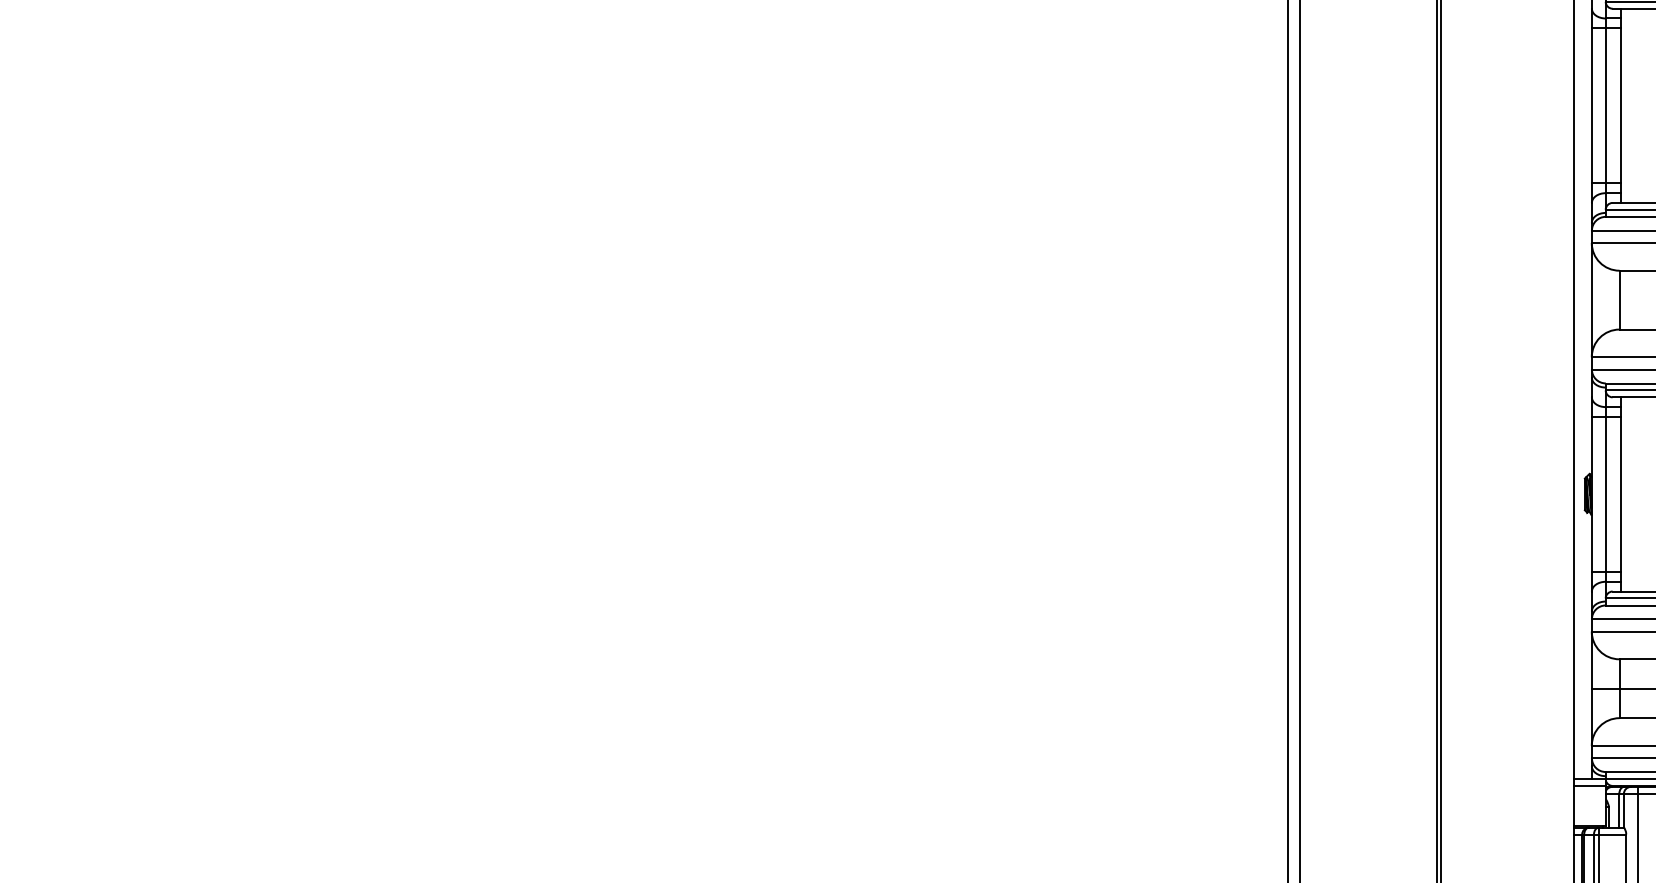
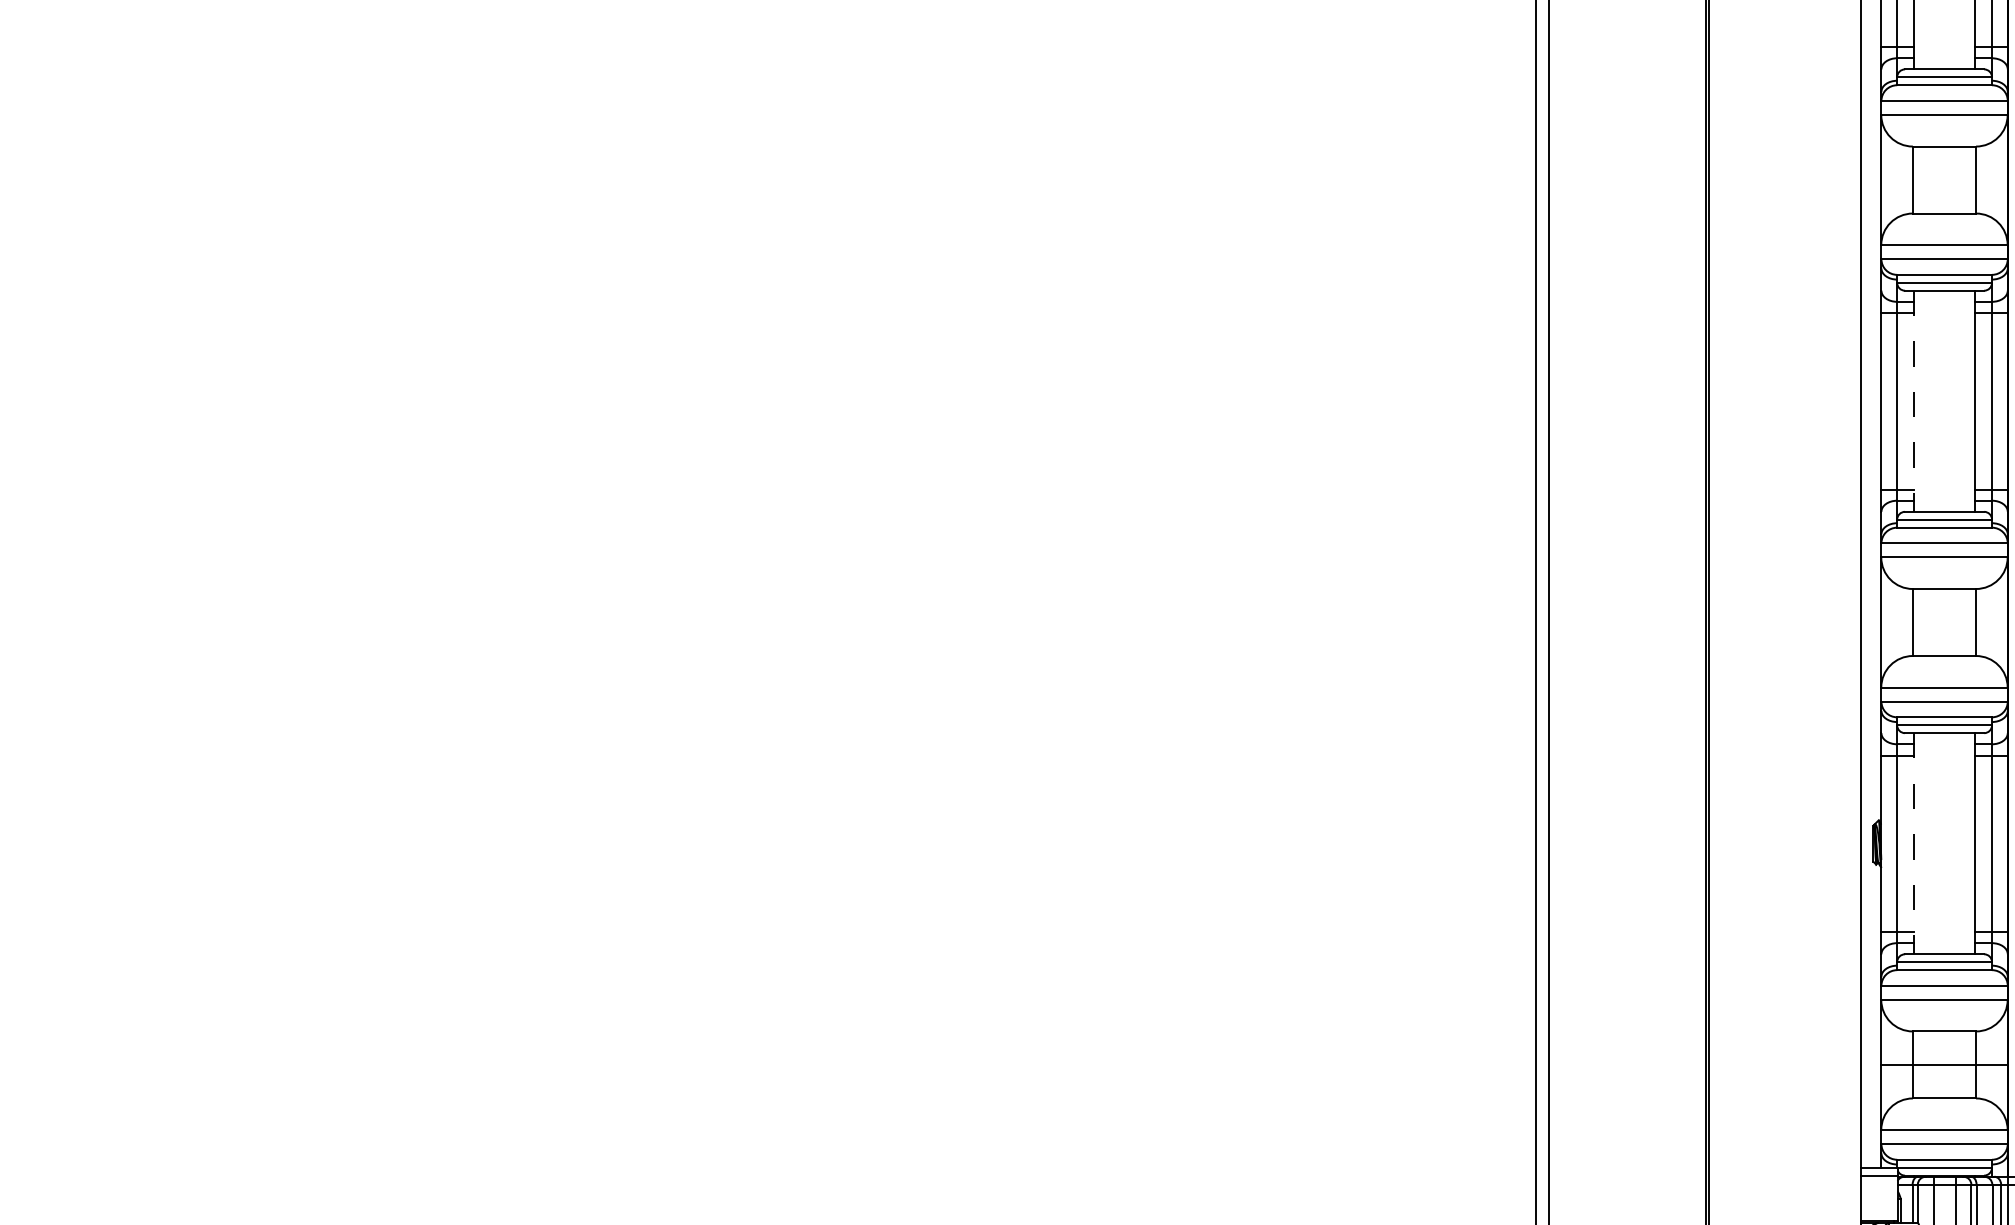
line: (1620, 106) -> (1914, 401), solid -> dashed
line: (1620, 494) -> (1914, 843), solid -> dashed

